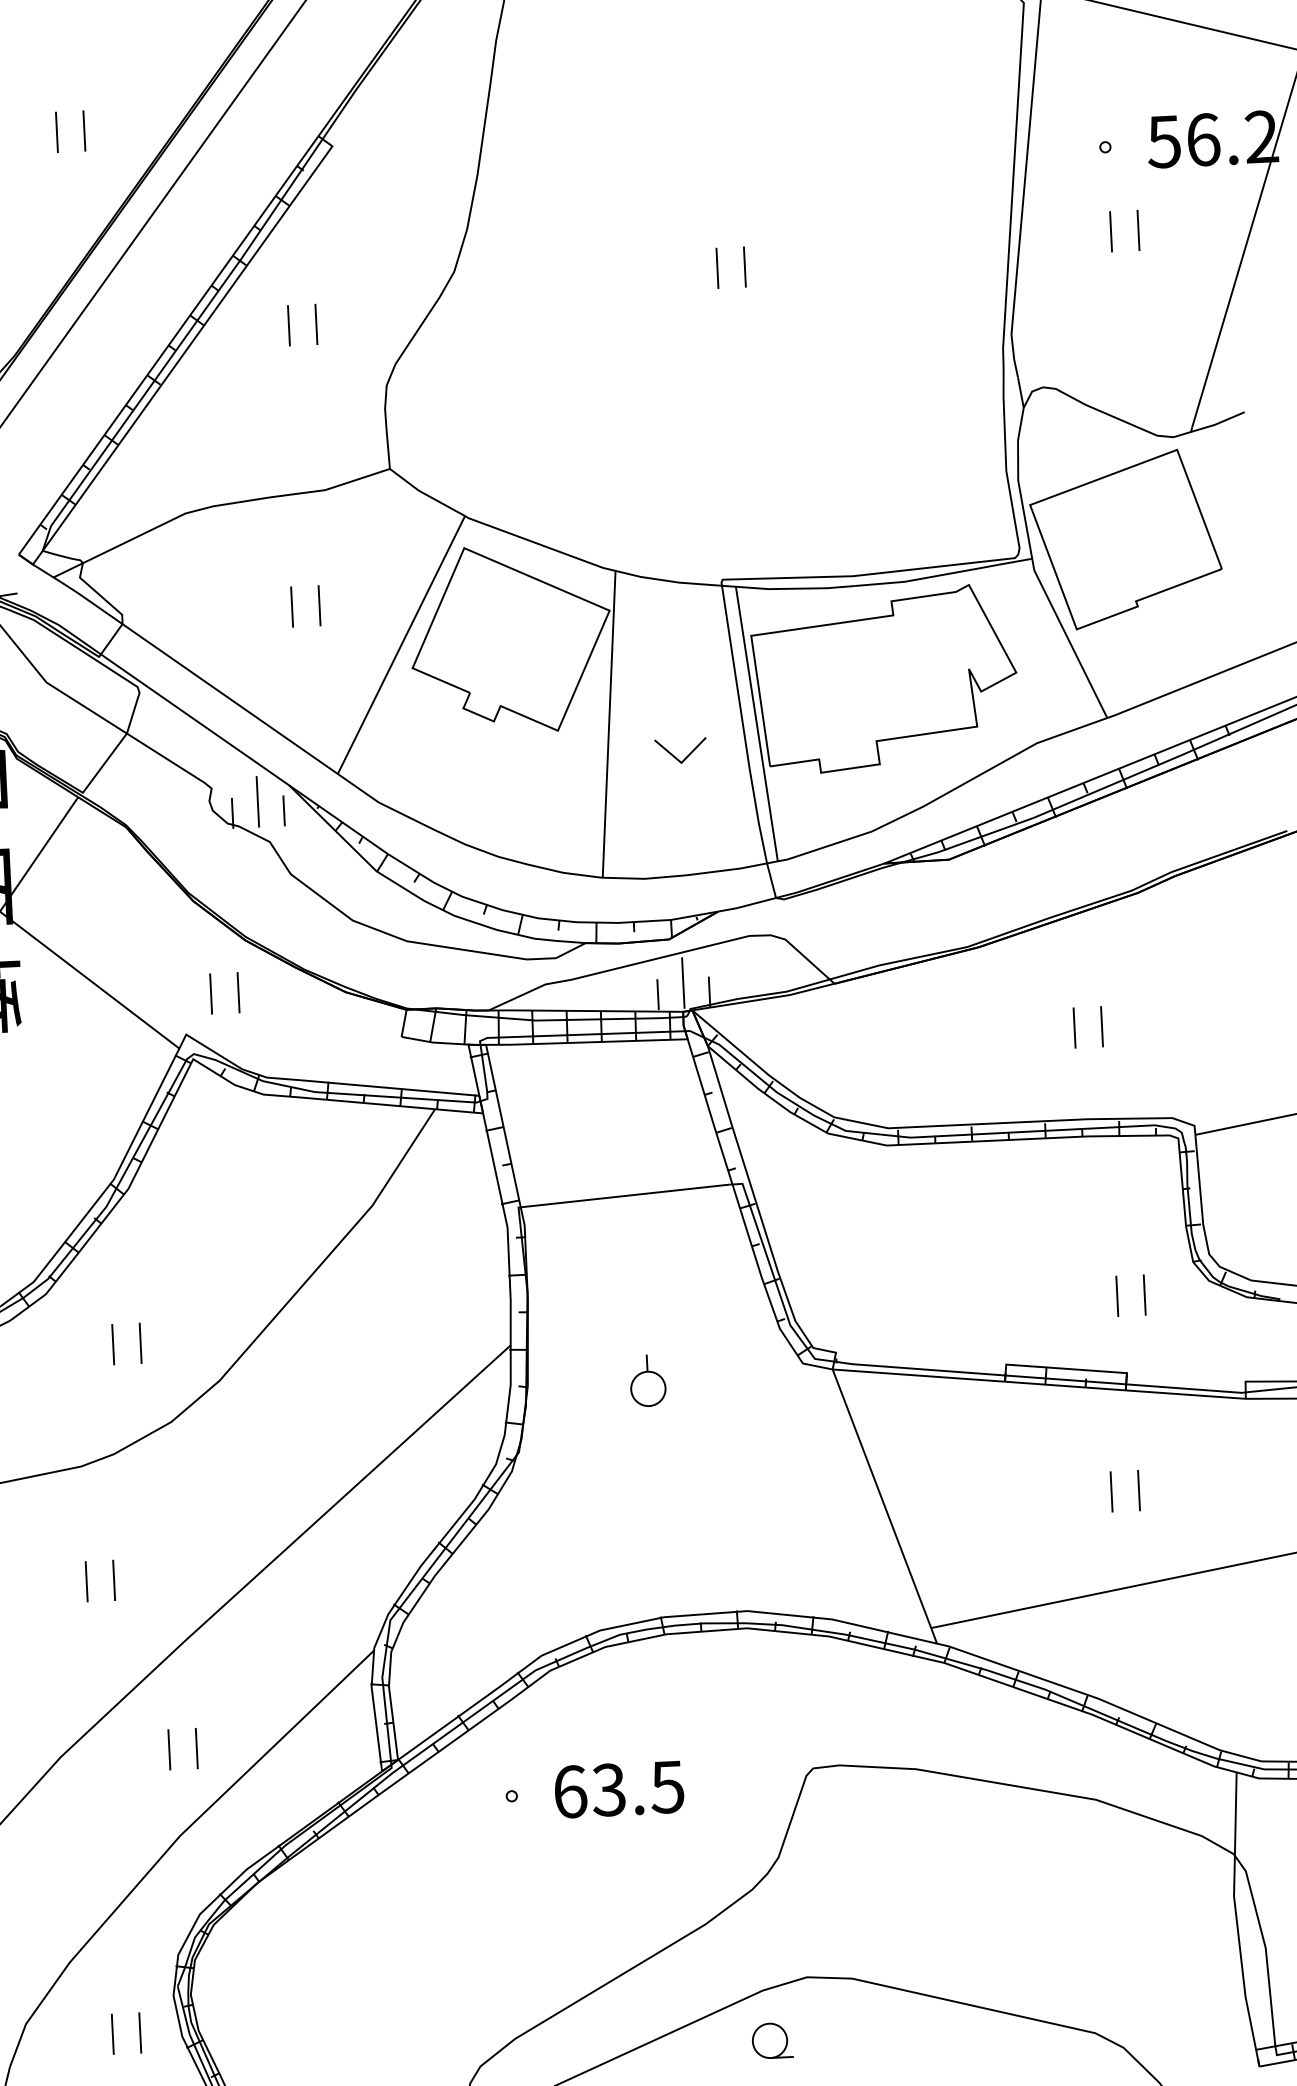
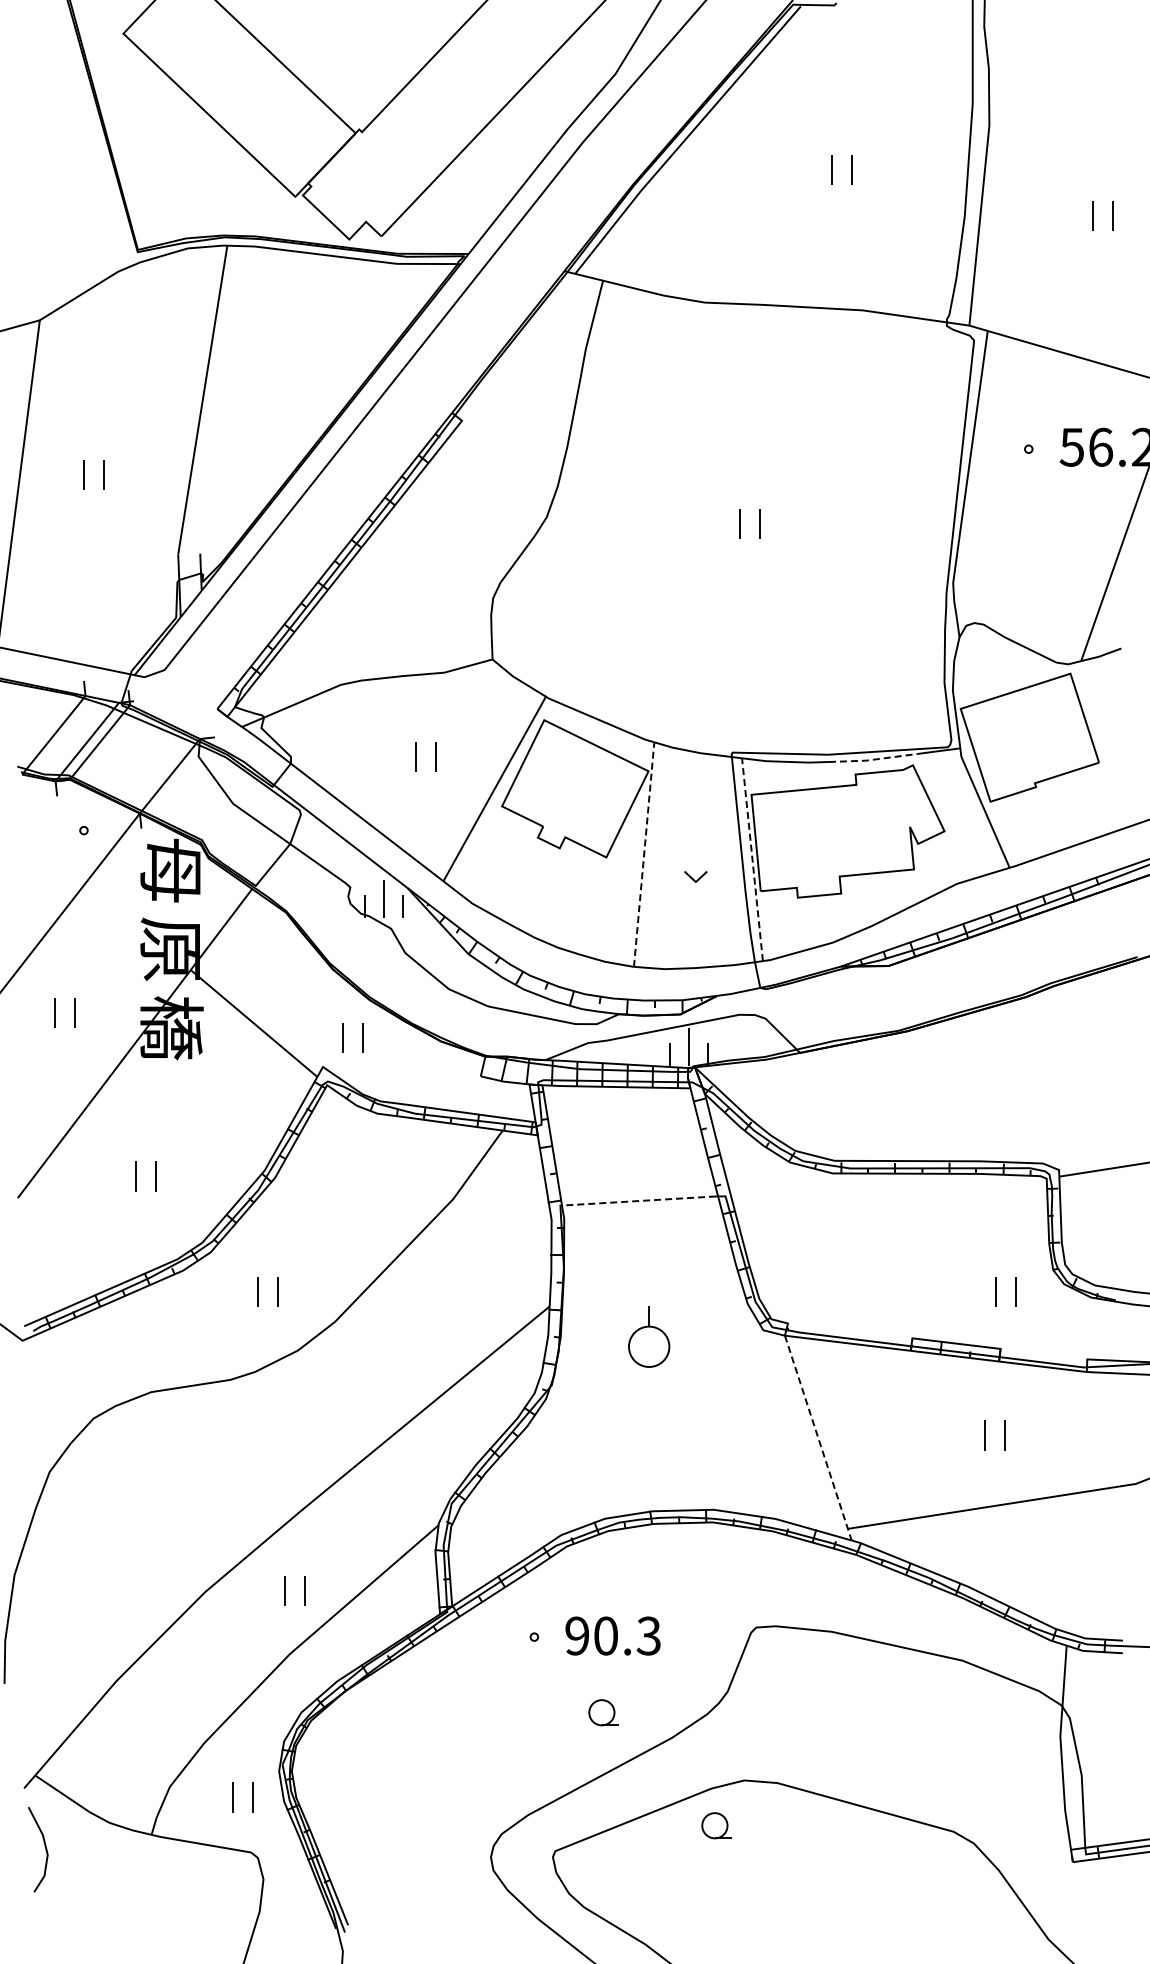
part: (56, 132) -> (260, 400), removed
part: (1111, 231) -> (1030, 511), removed
part: (290, 325) -> (424, 550), removed
line: (913, 579) -> (872, 759), solid -> dashed
line: (756, 723) -> (752, 859), solid -> dashed
line: (609, 724) -> (644, 854), solid -> dashed
part: (680, 750) -> (695, 876), size x0.6
part: (1075, 1027) -> (975, 1093), removed
line: (625, 1195) -> (639, 1200), solid -> dashed
part: (647, 1381) -> (648, 1337), size x1.6
line: (885, 1507) -> (818, 1438), solid -> dashed
part: (86, 1581) -> (230, 1464), removed
text: (618, 1788) -> (612, 1635), 63.5 -> 90.3
part: (610, 1894) -> (603, 1712), added

